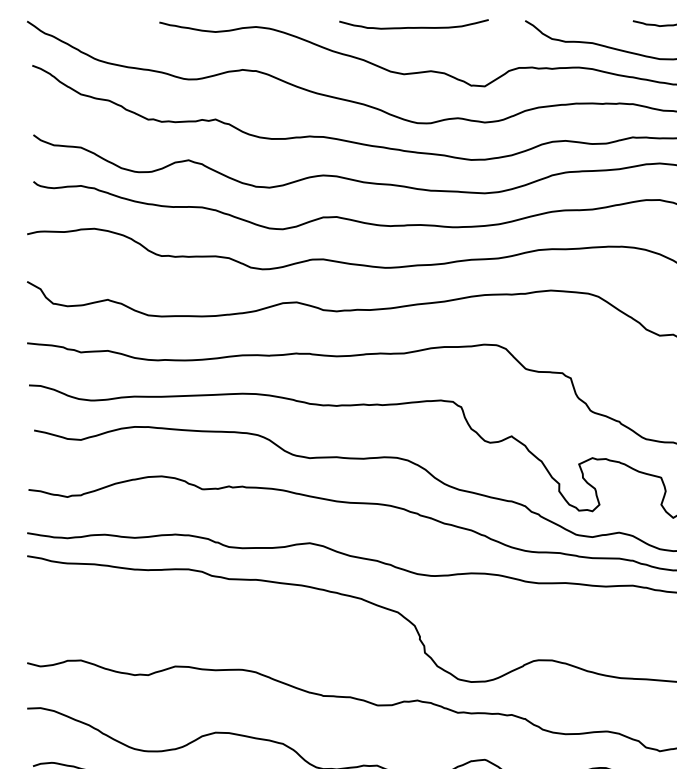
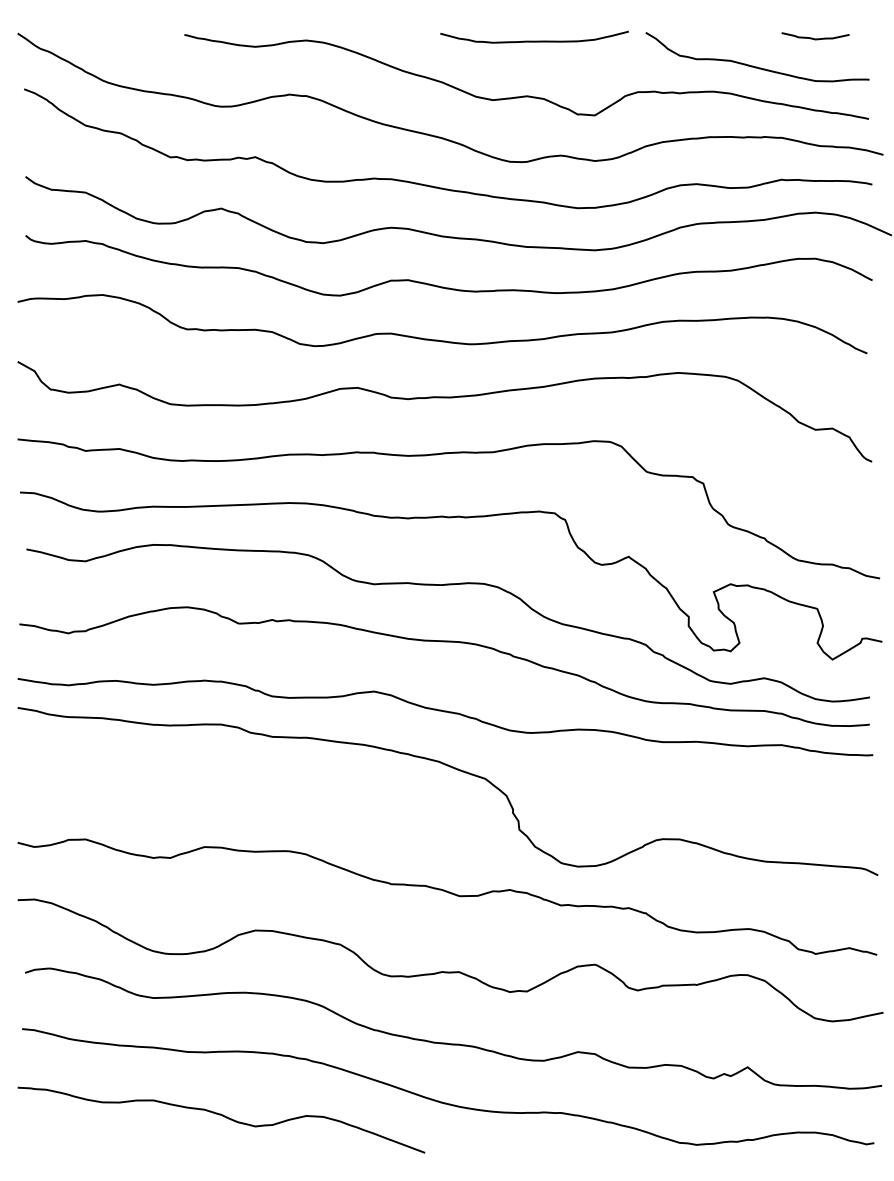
curve: (413, 26) -> (534, 40), moved

